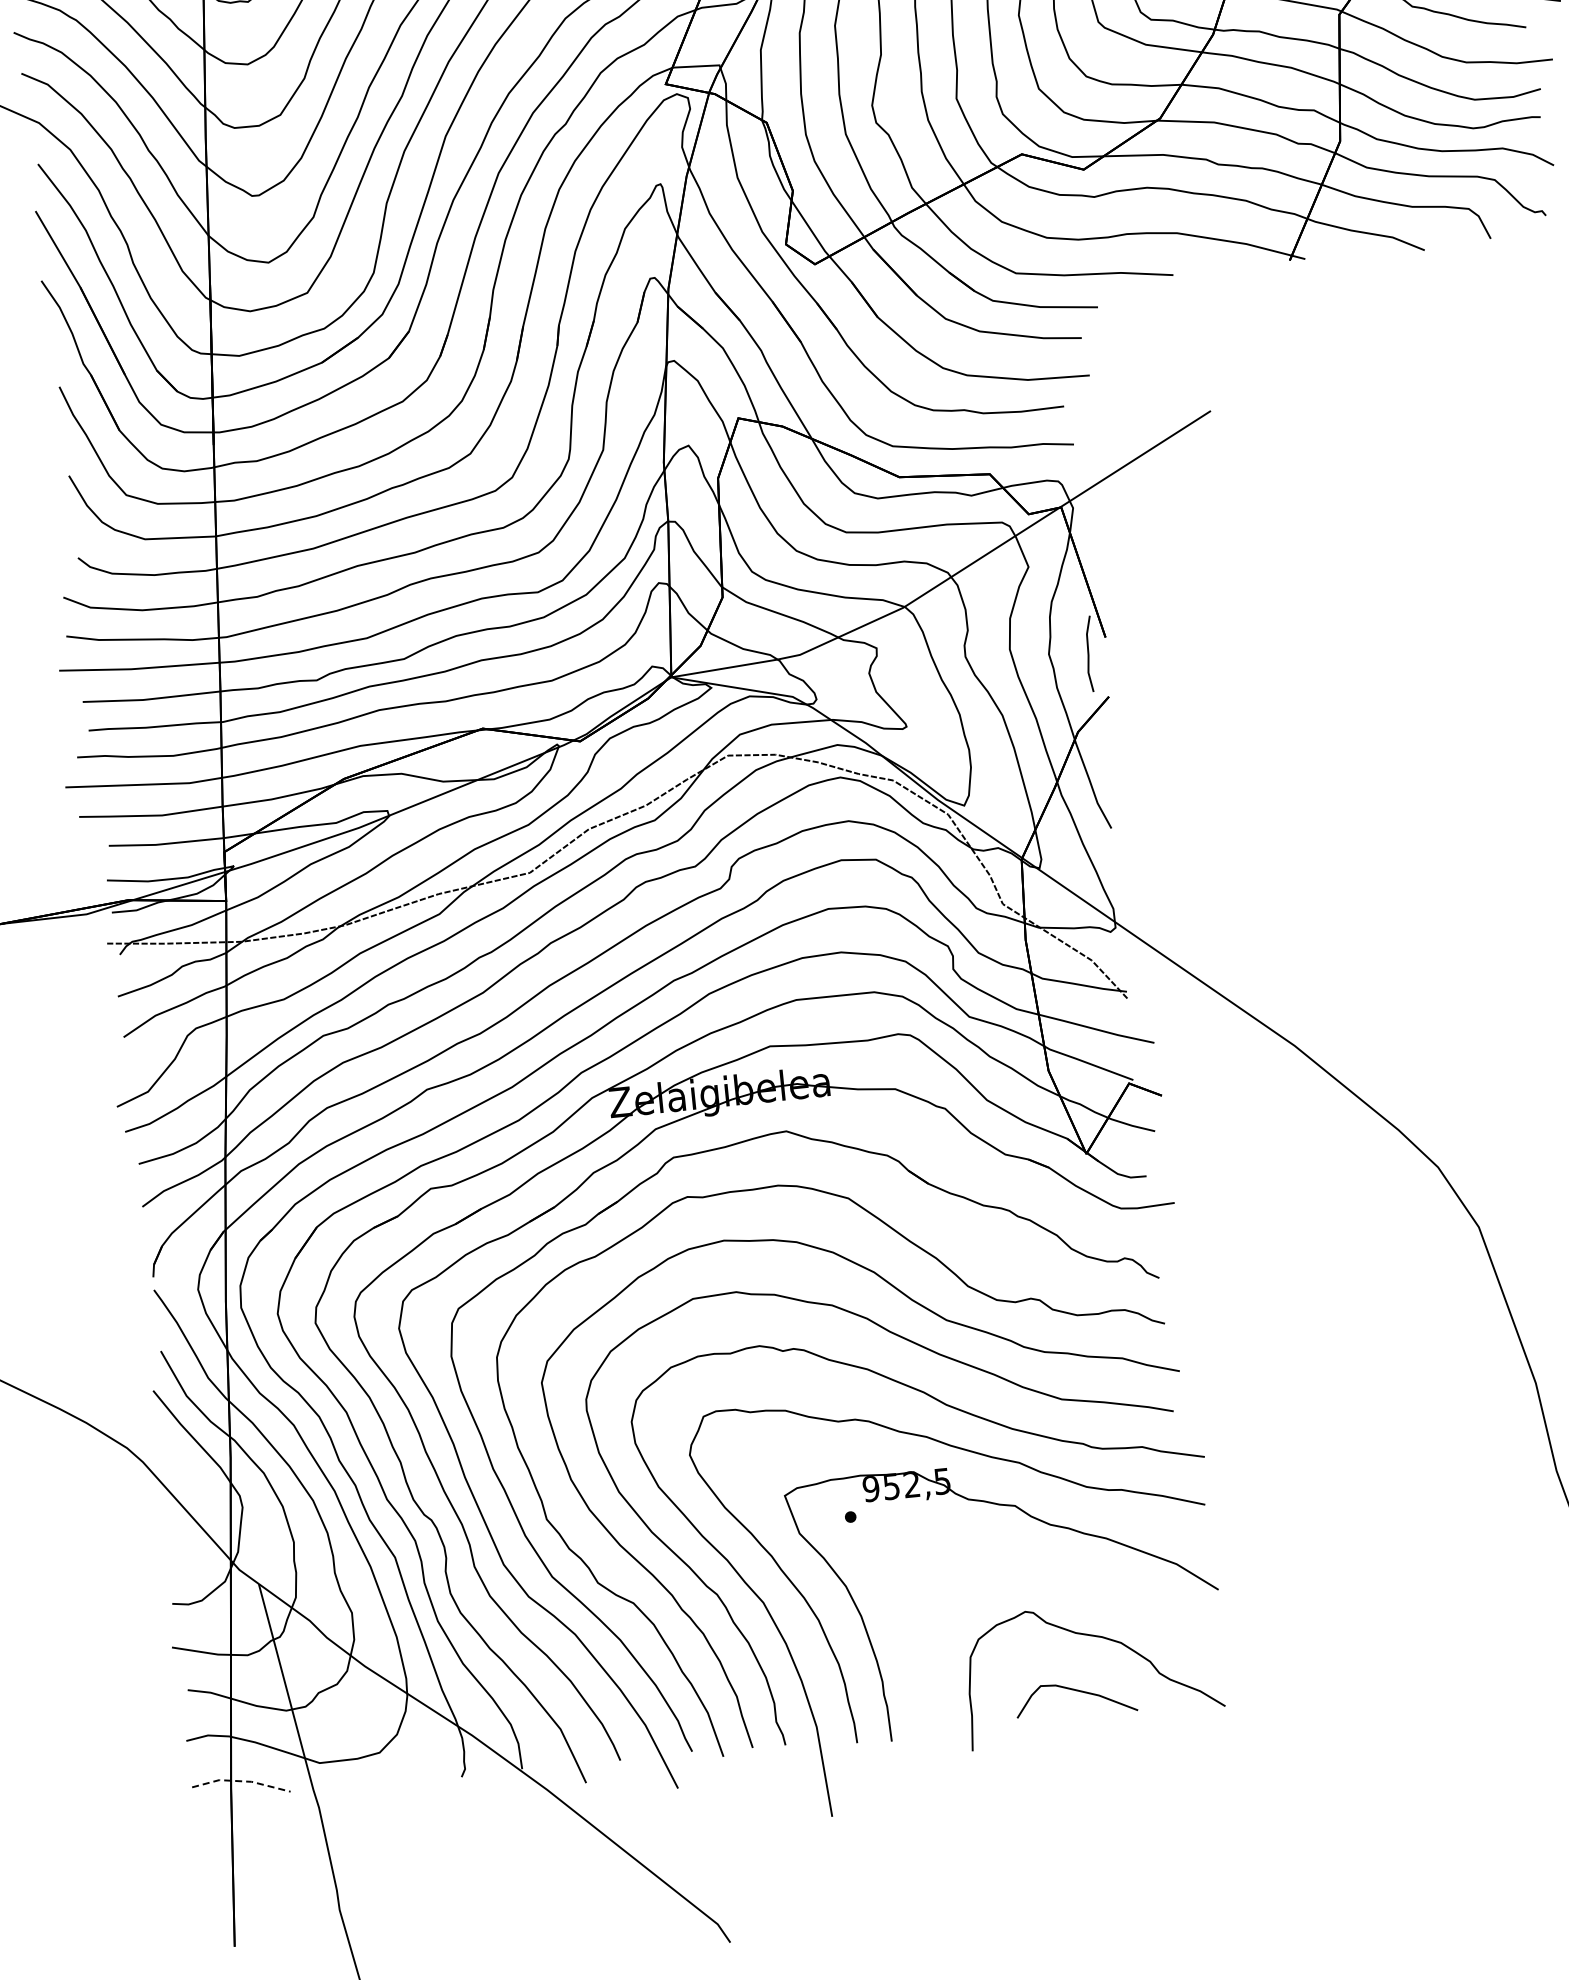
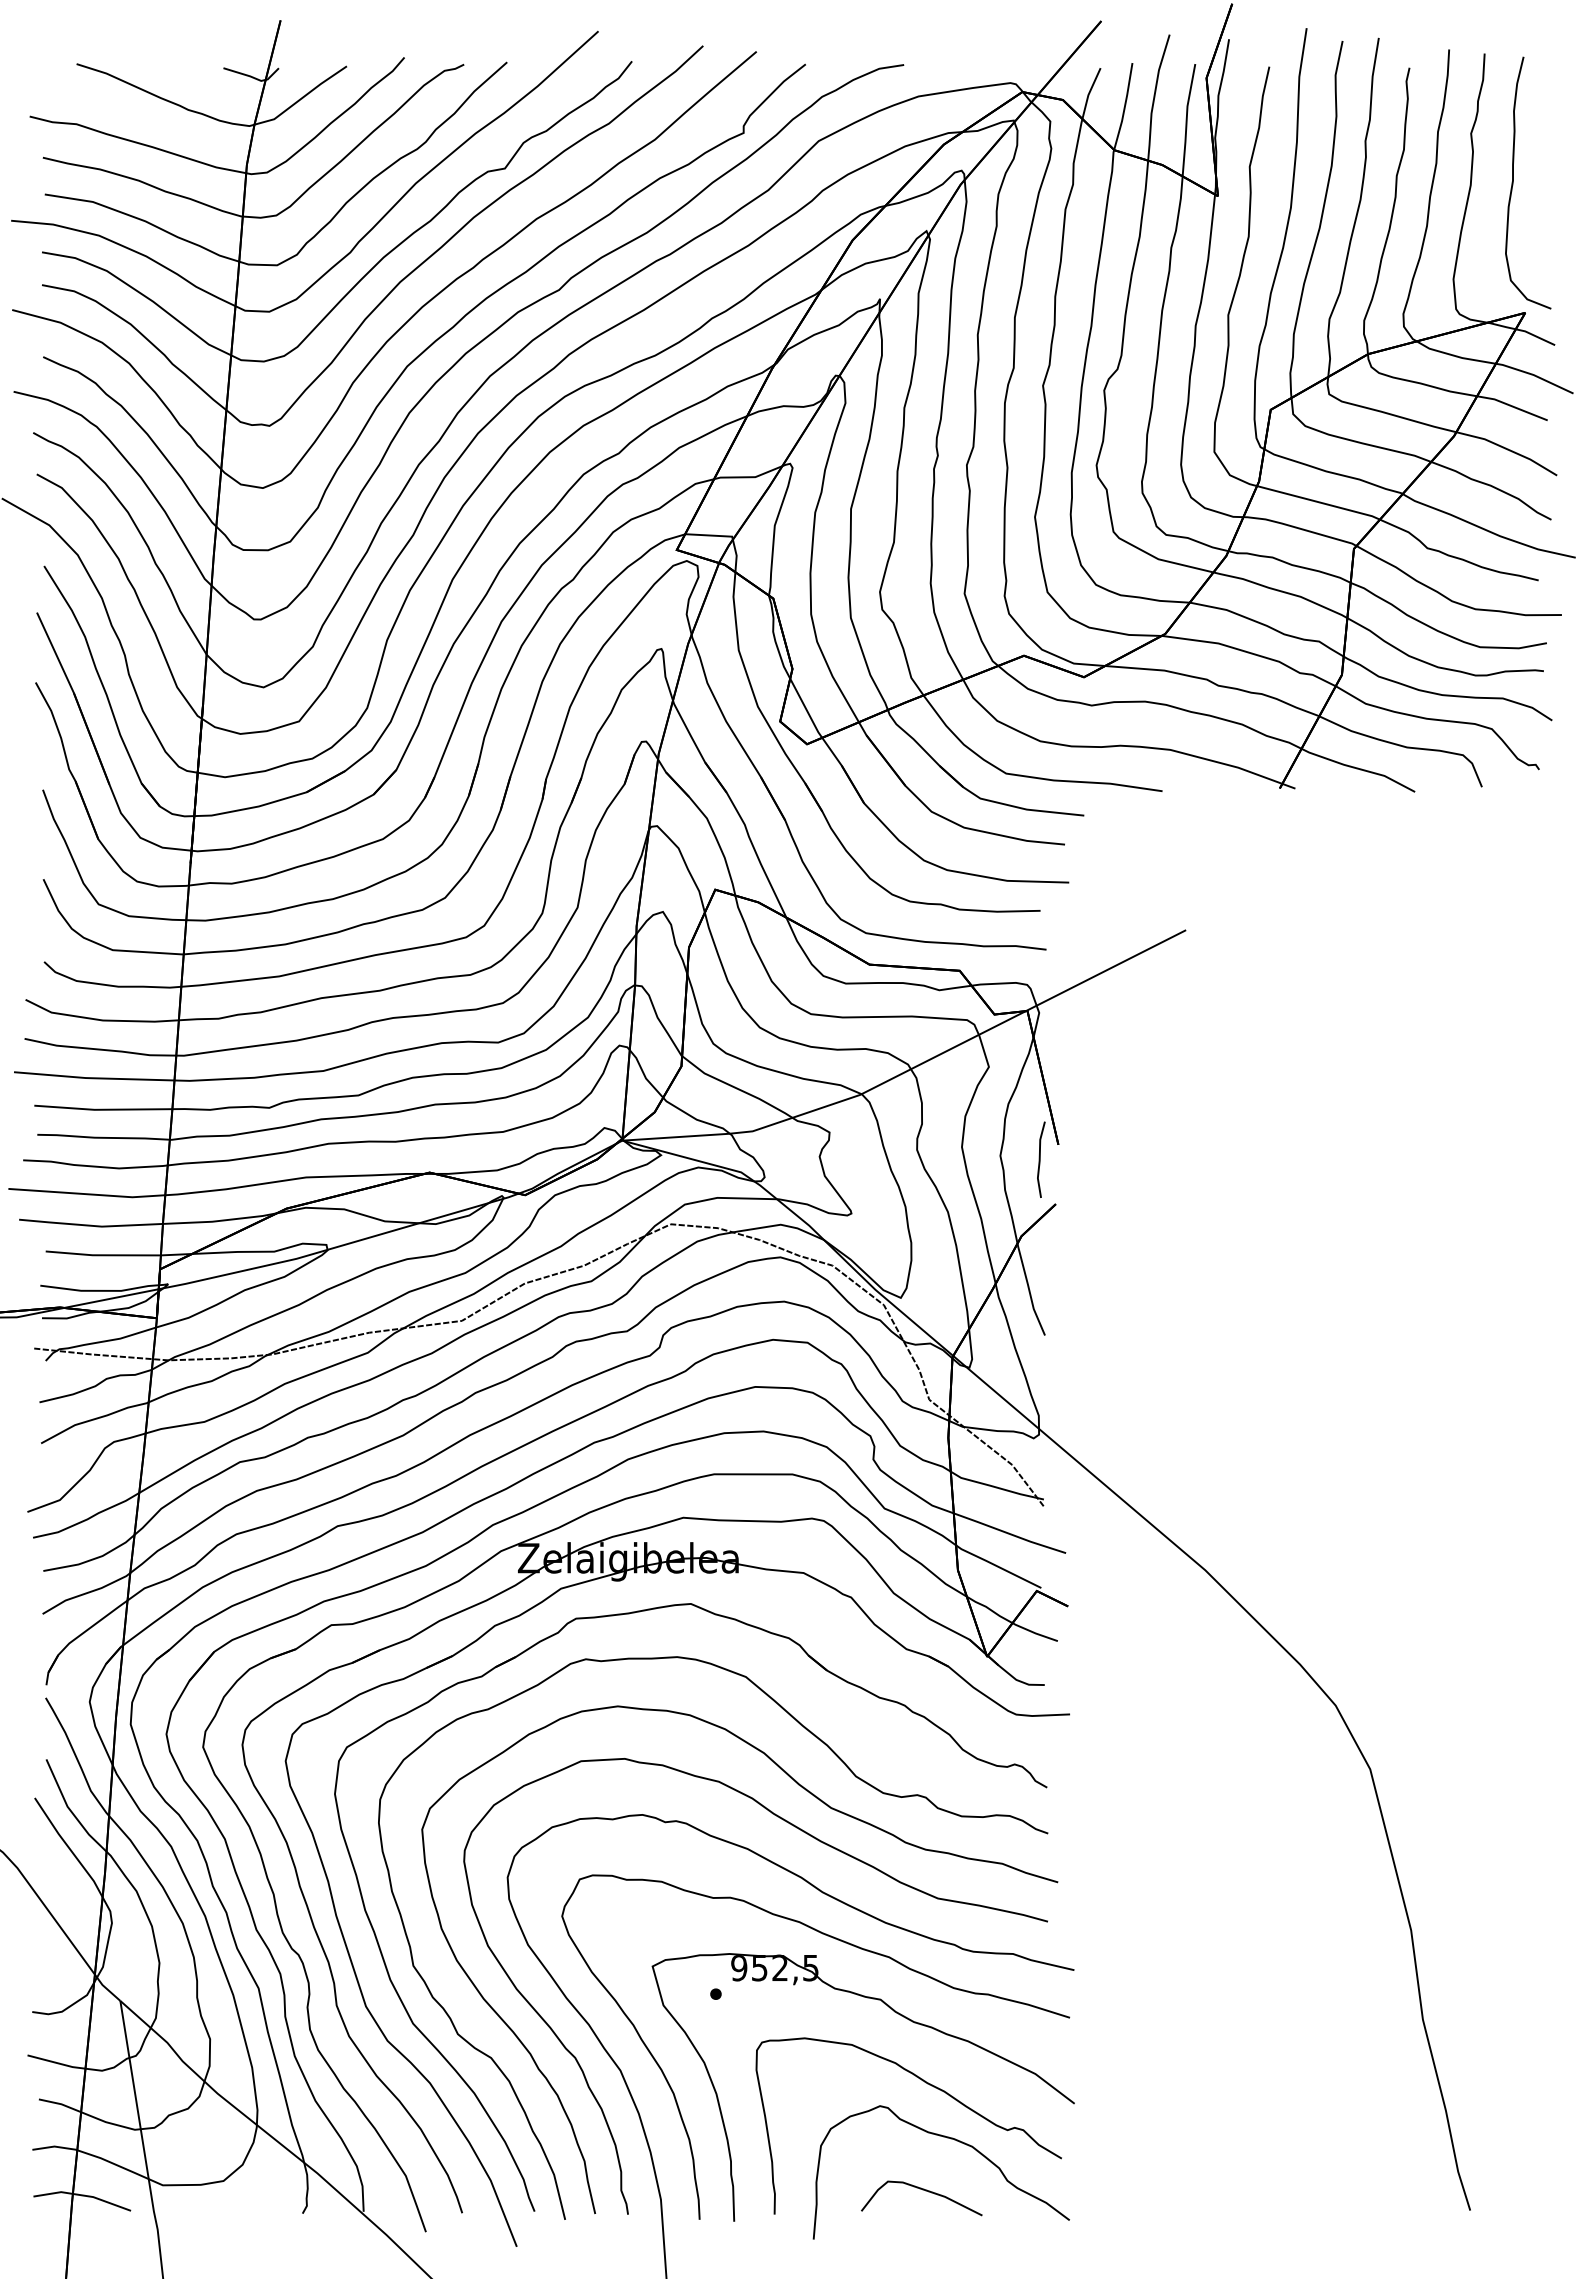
curve: (1072, 1586) -> (929, 2085), added
line: (241, 1781) -> (83, 2195), dashed -> solid

